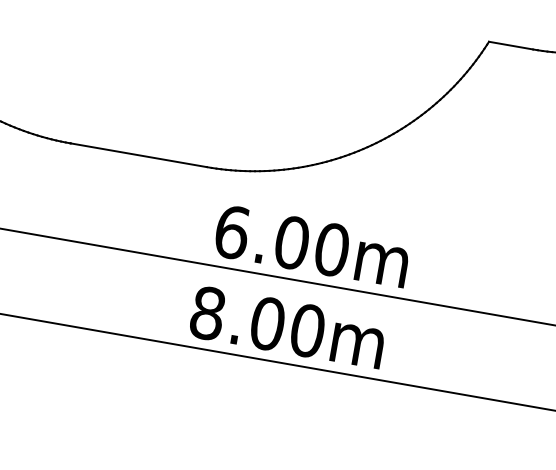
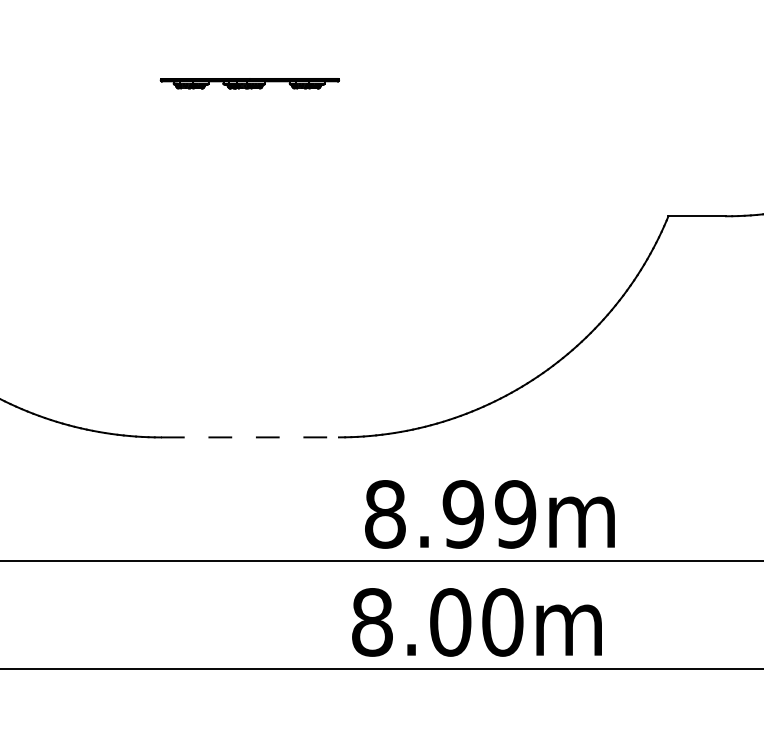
line: (138, 155) -> (249, 437), solid -> dashed
text: (282, 241) -> (450, 514), 6.00m -> 8.99m

